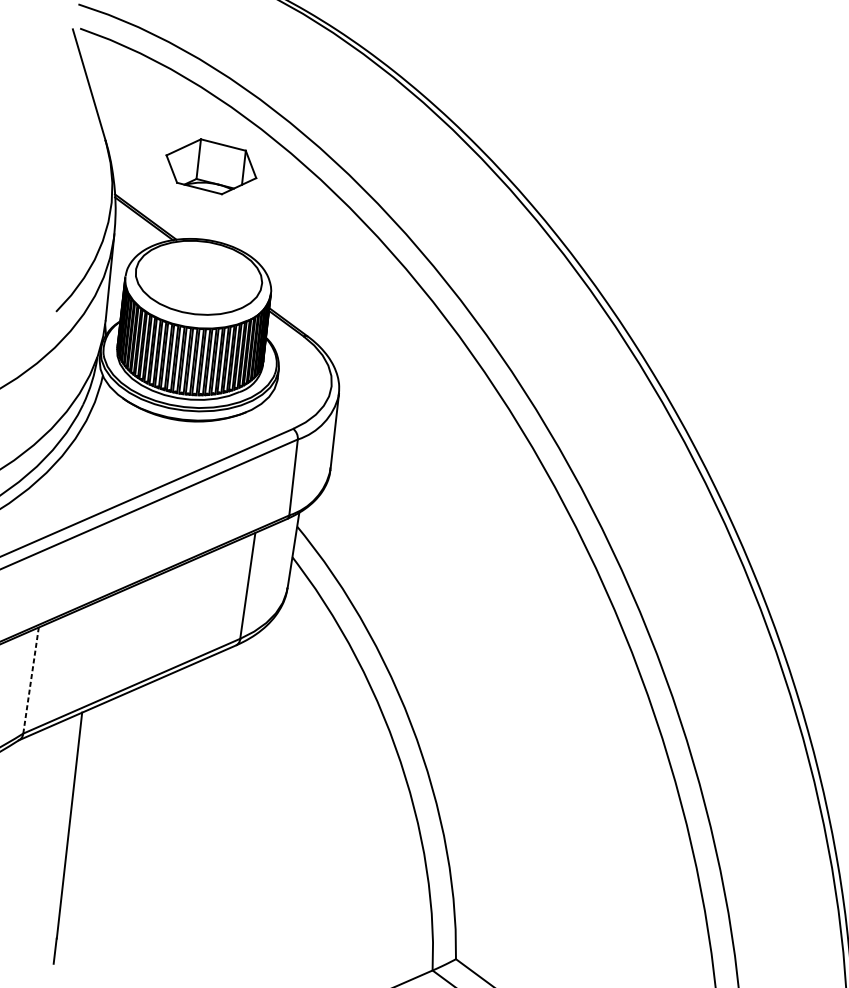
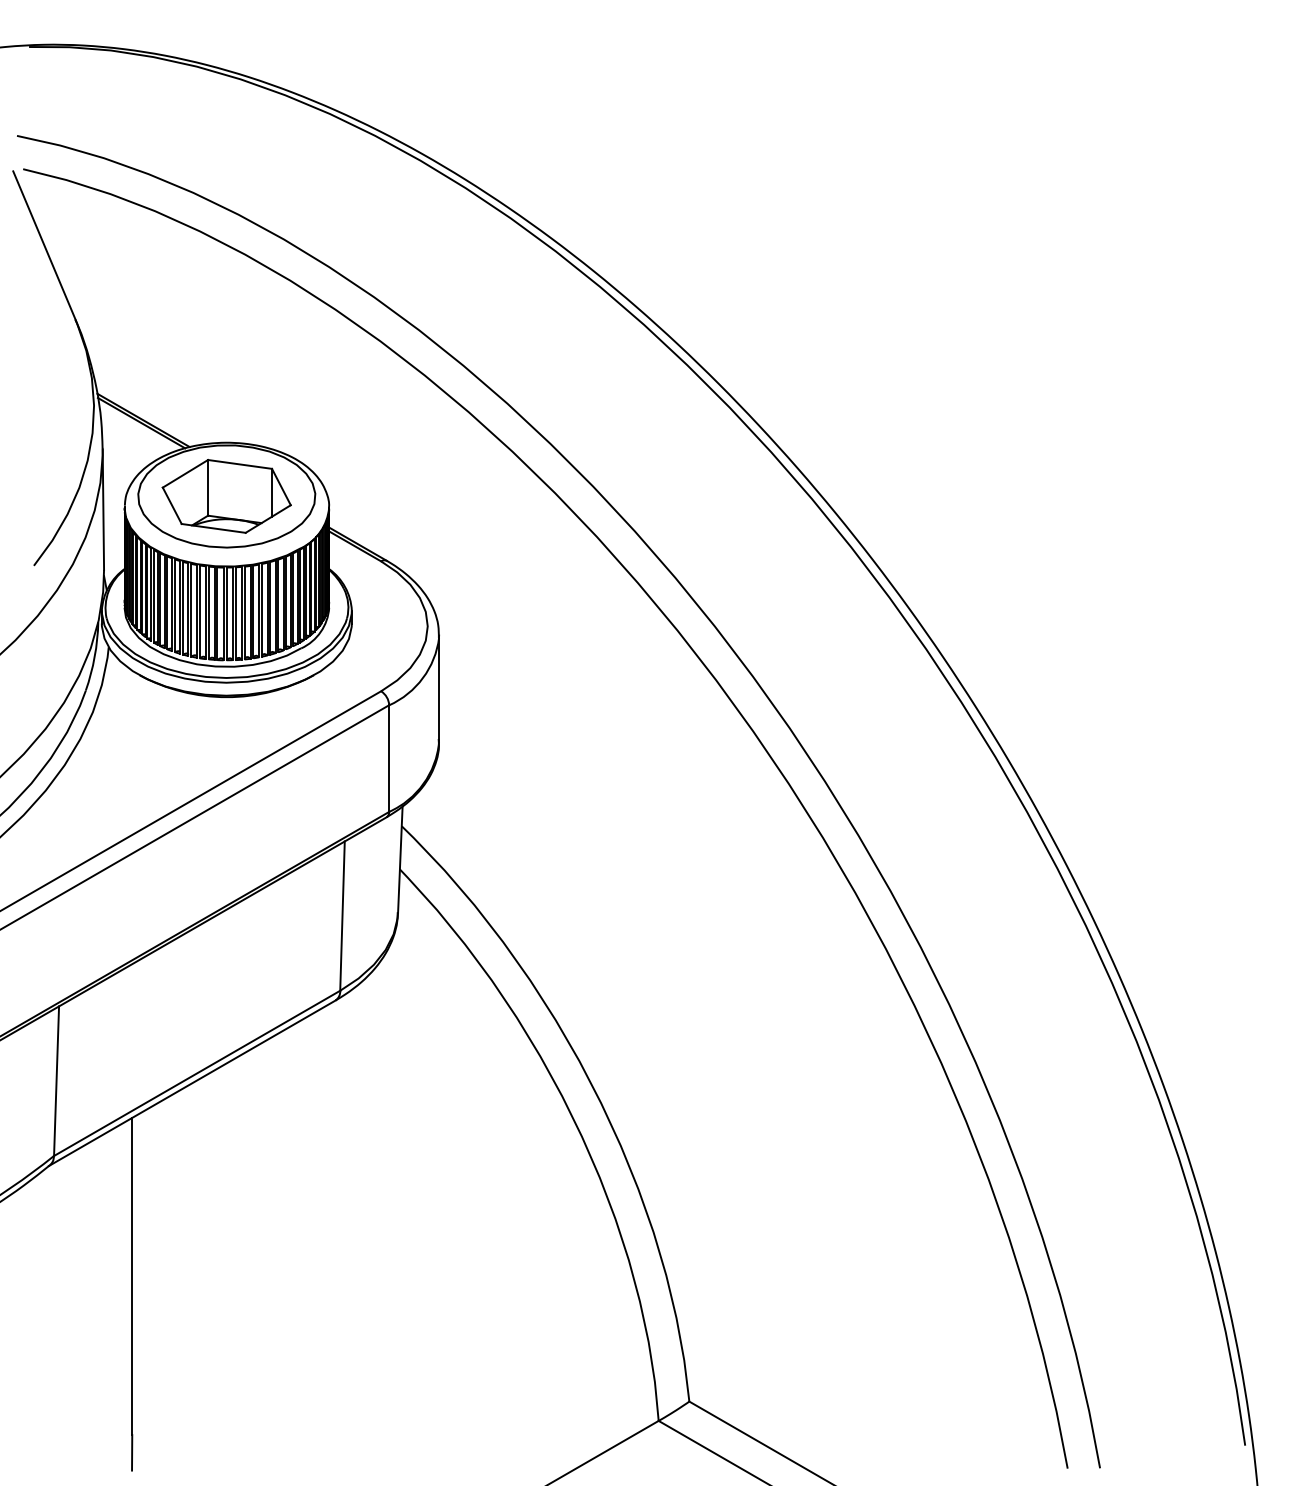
part: (211, 166) -> (226, 496), moved
line: (30, 680) -> (56, 1081), dashed -> solid

